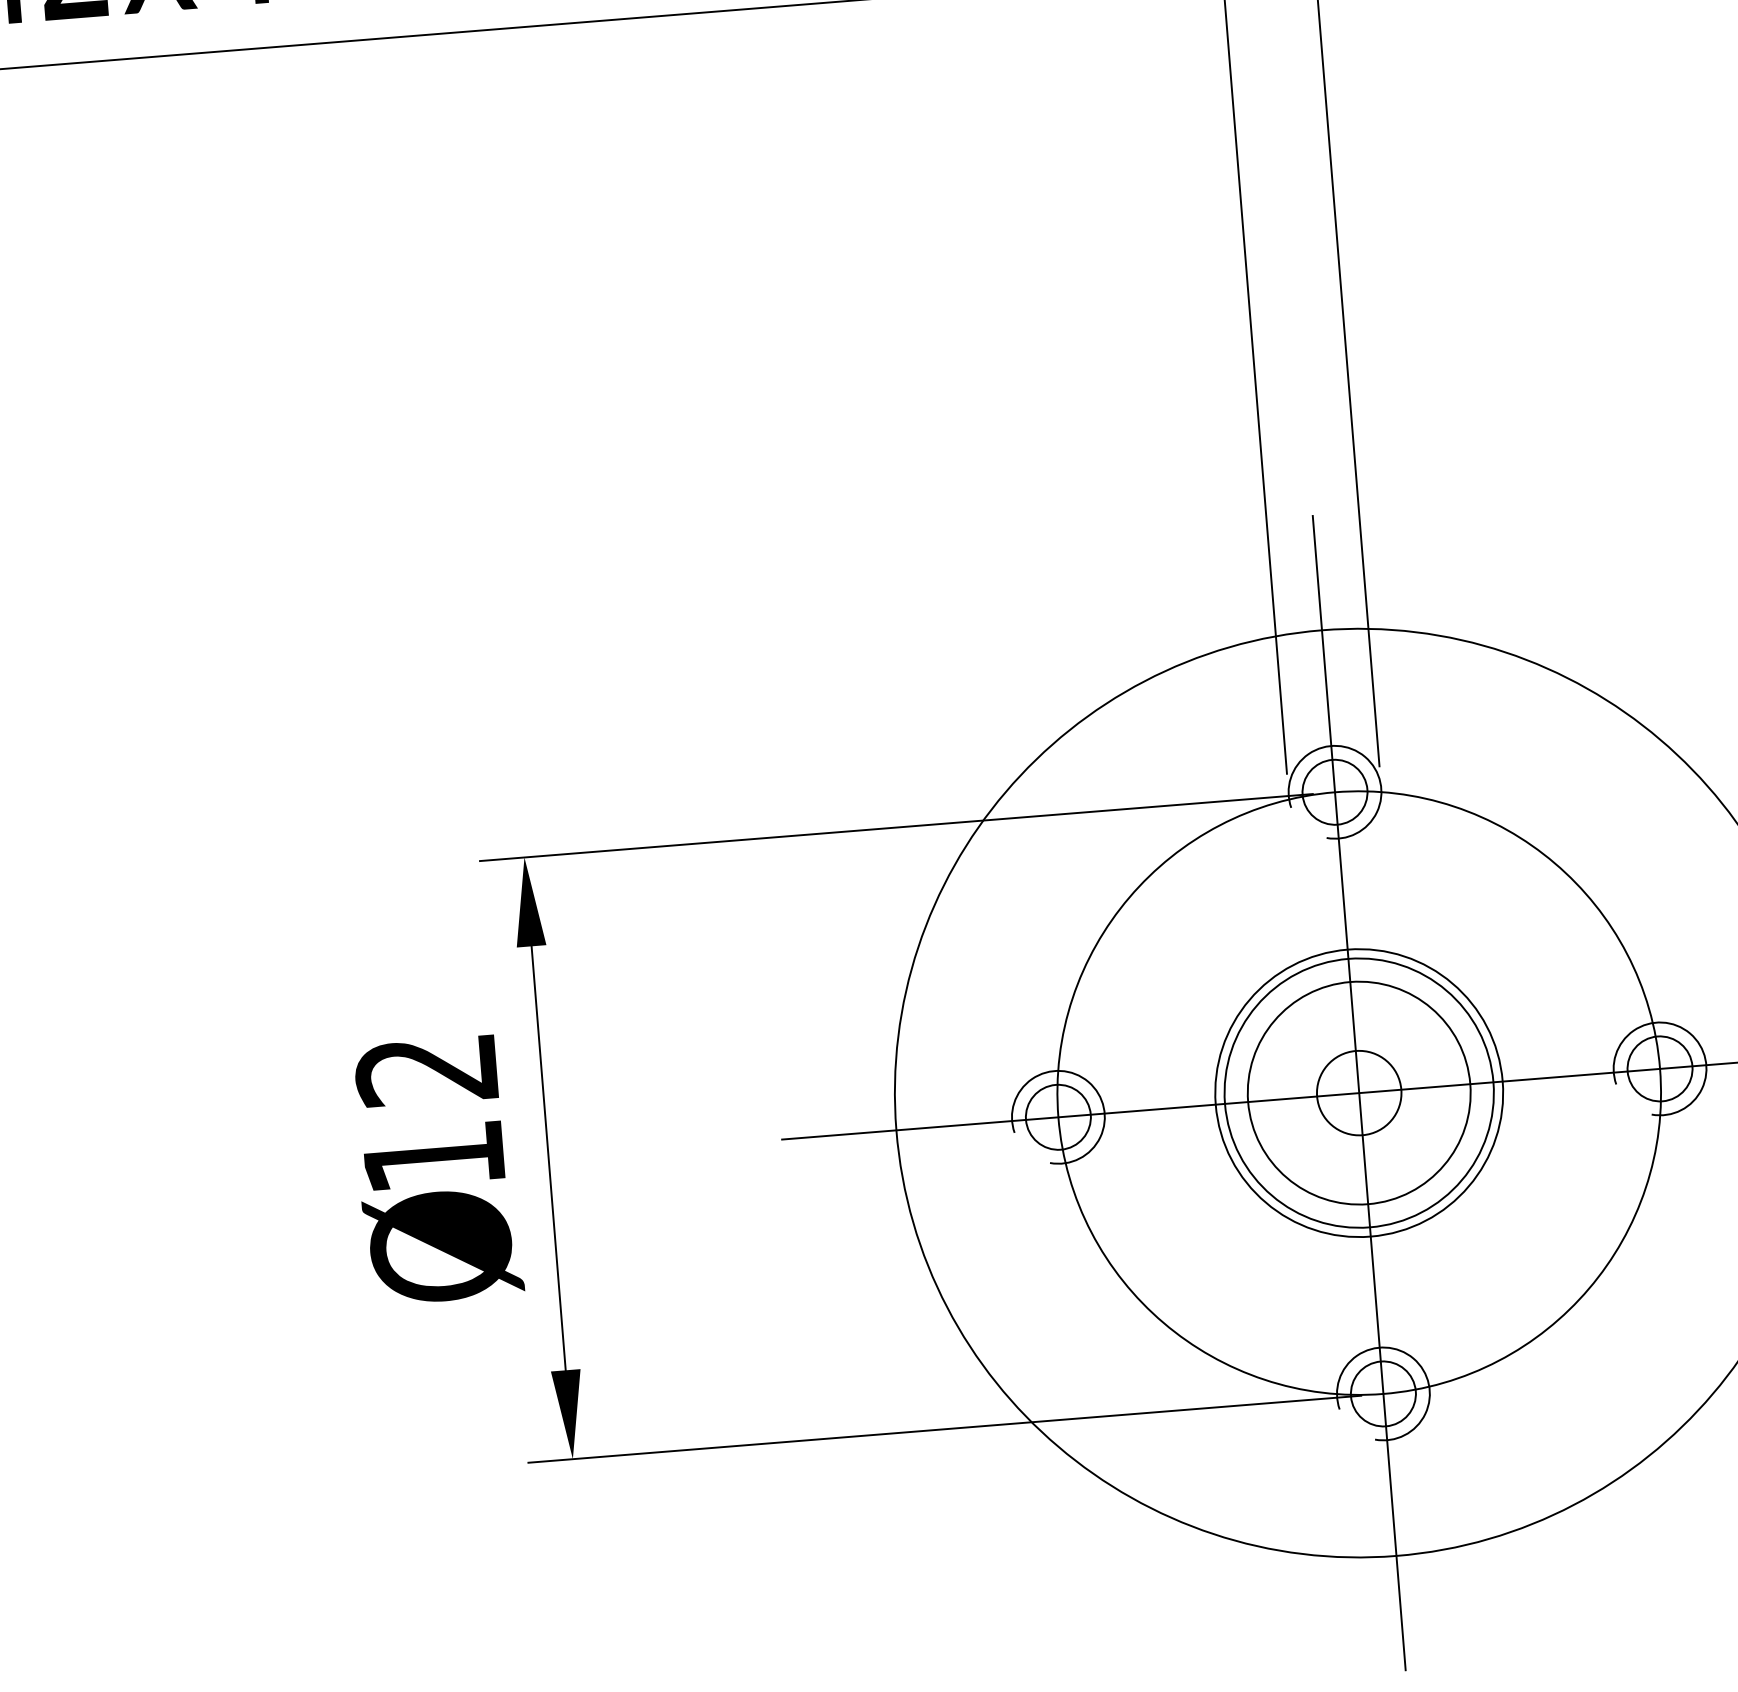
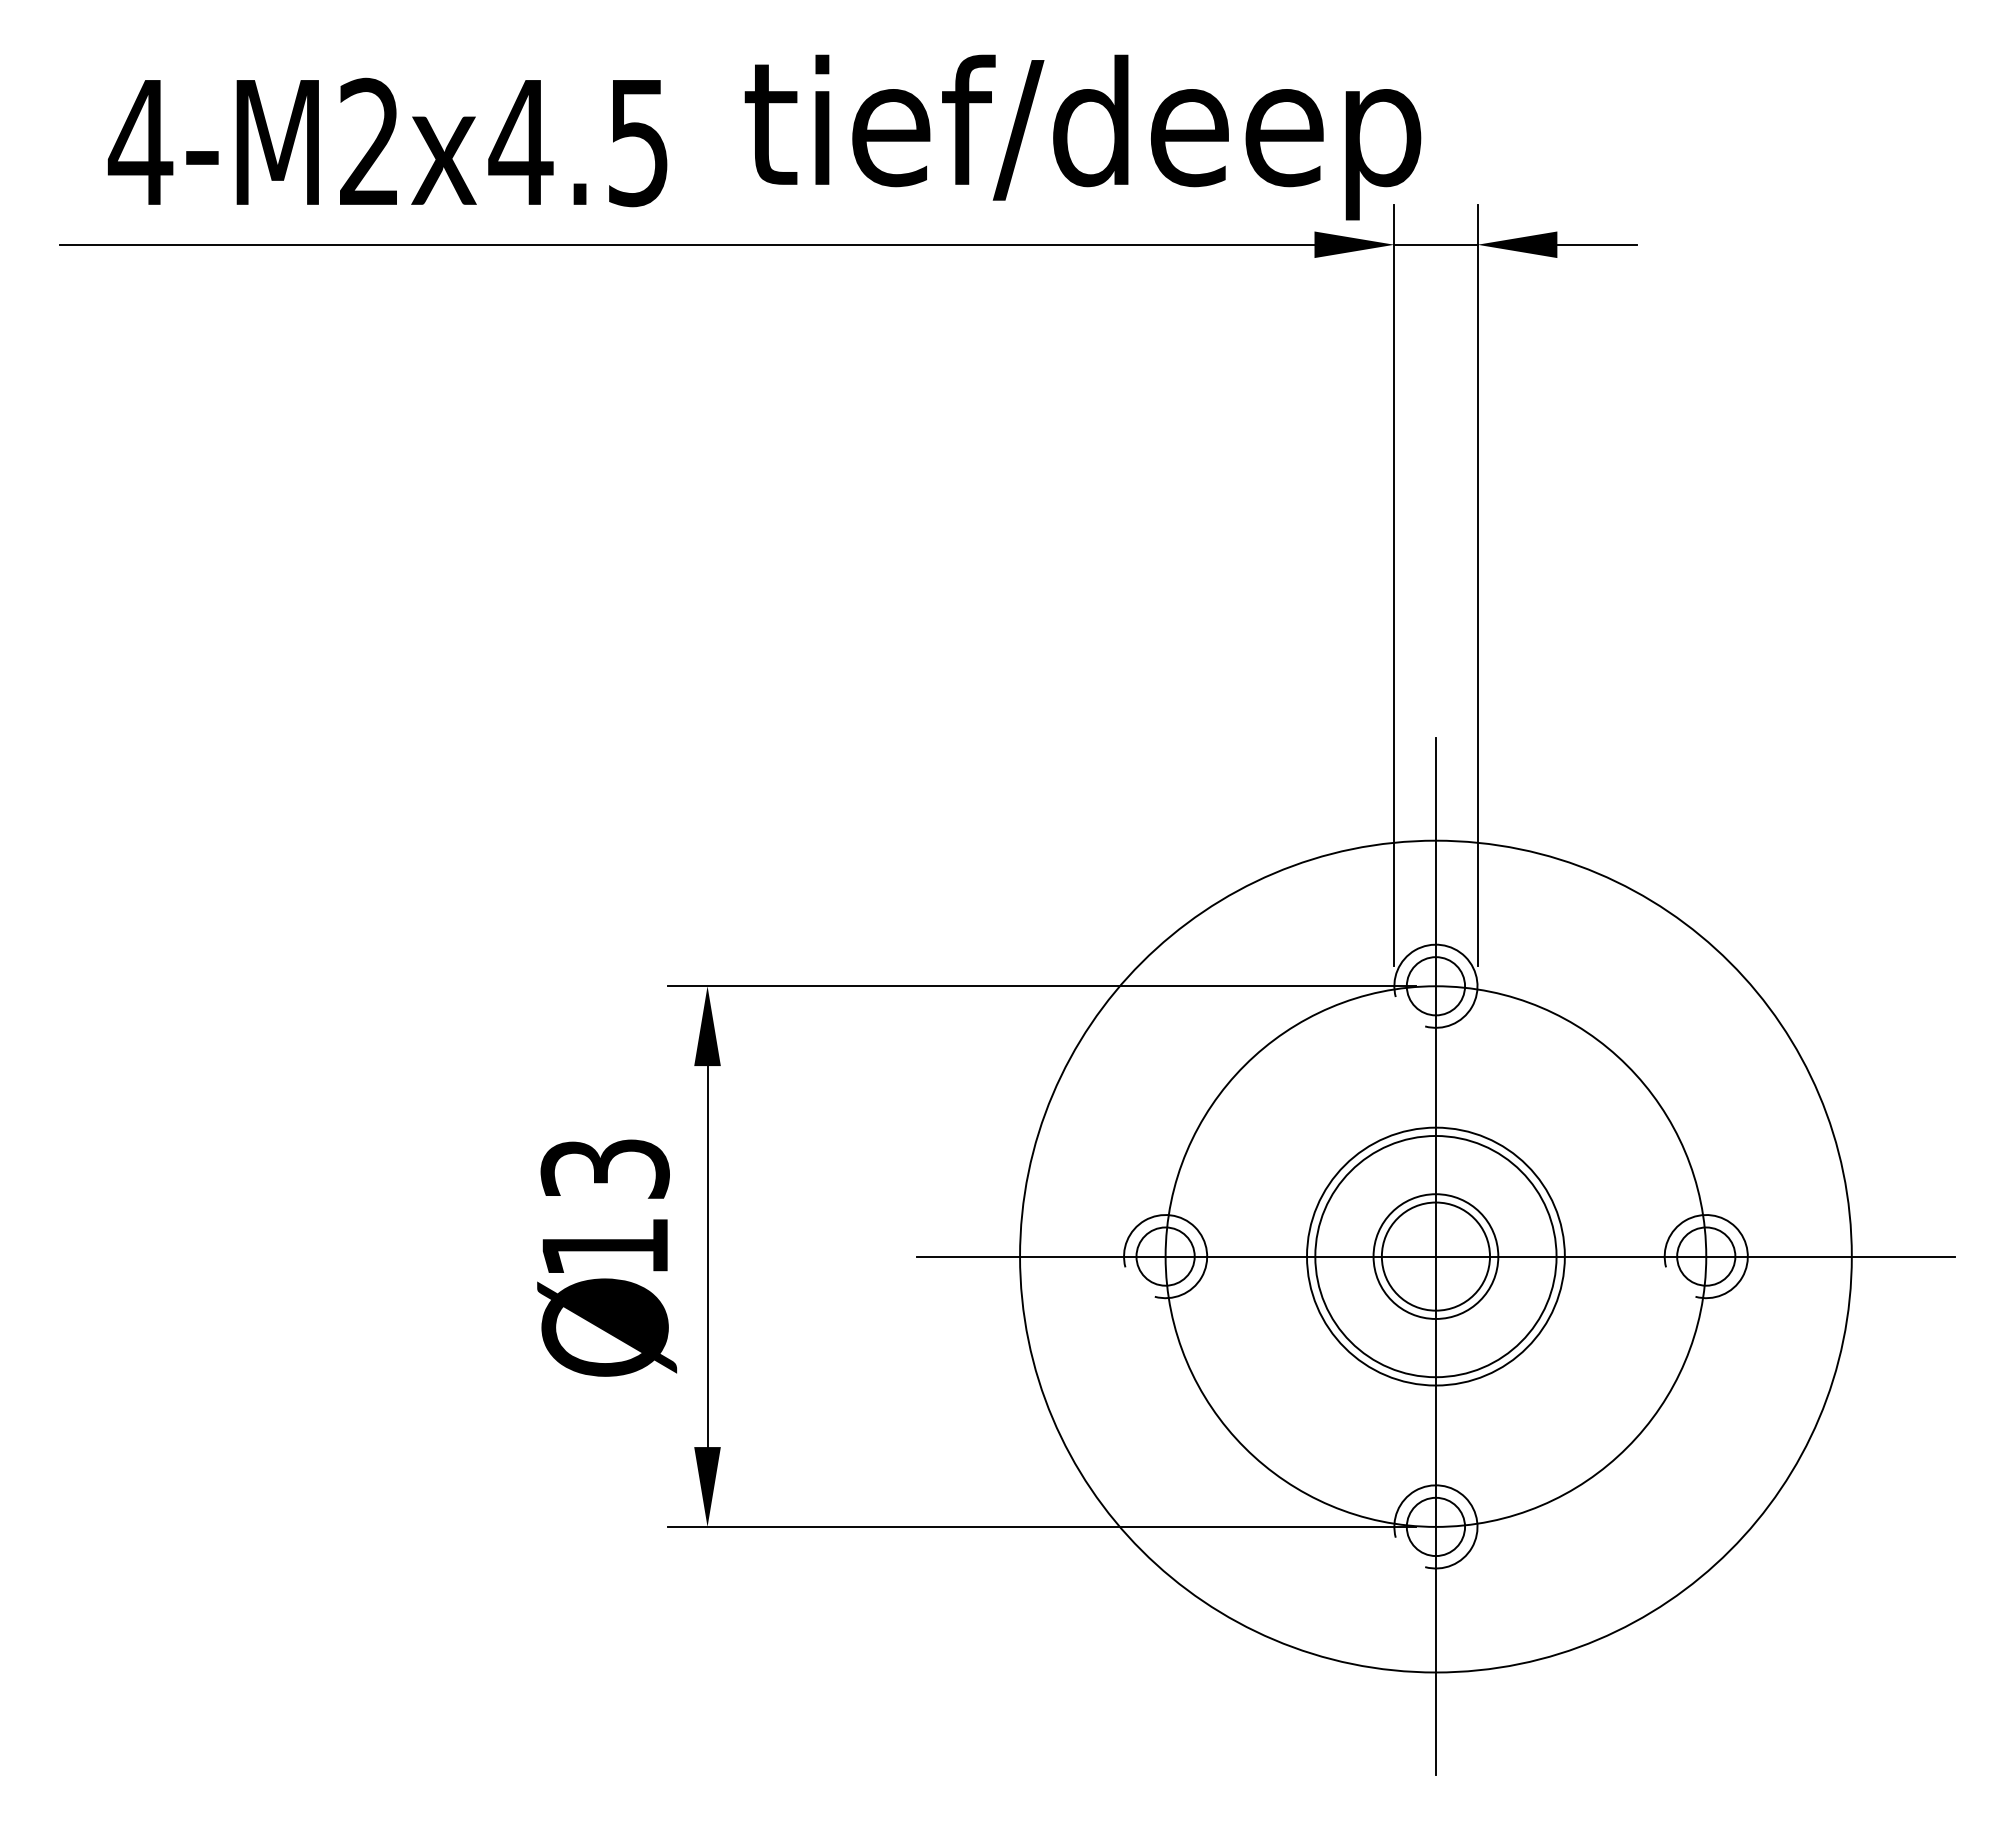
text: (426, 1070) -> (604, 1169), 12 -> 13
circle: (1358, 1093) -> (1435, 1256), size x0.62
circle: (1358, 1093) -> (1435, 1256), size x1.43

